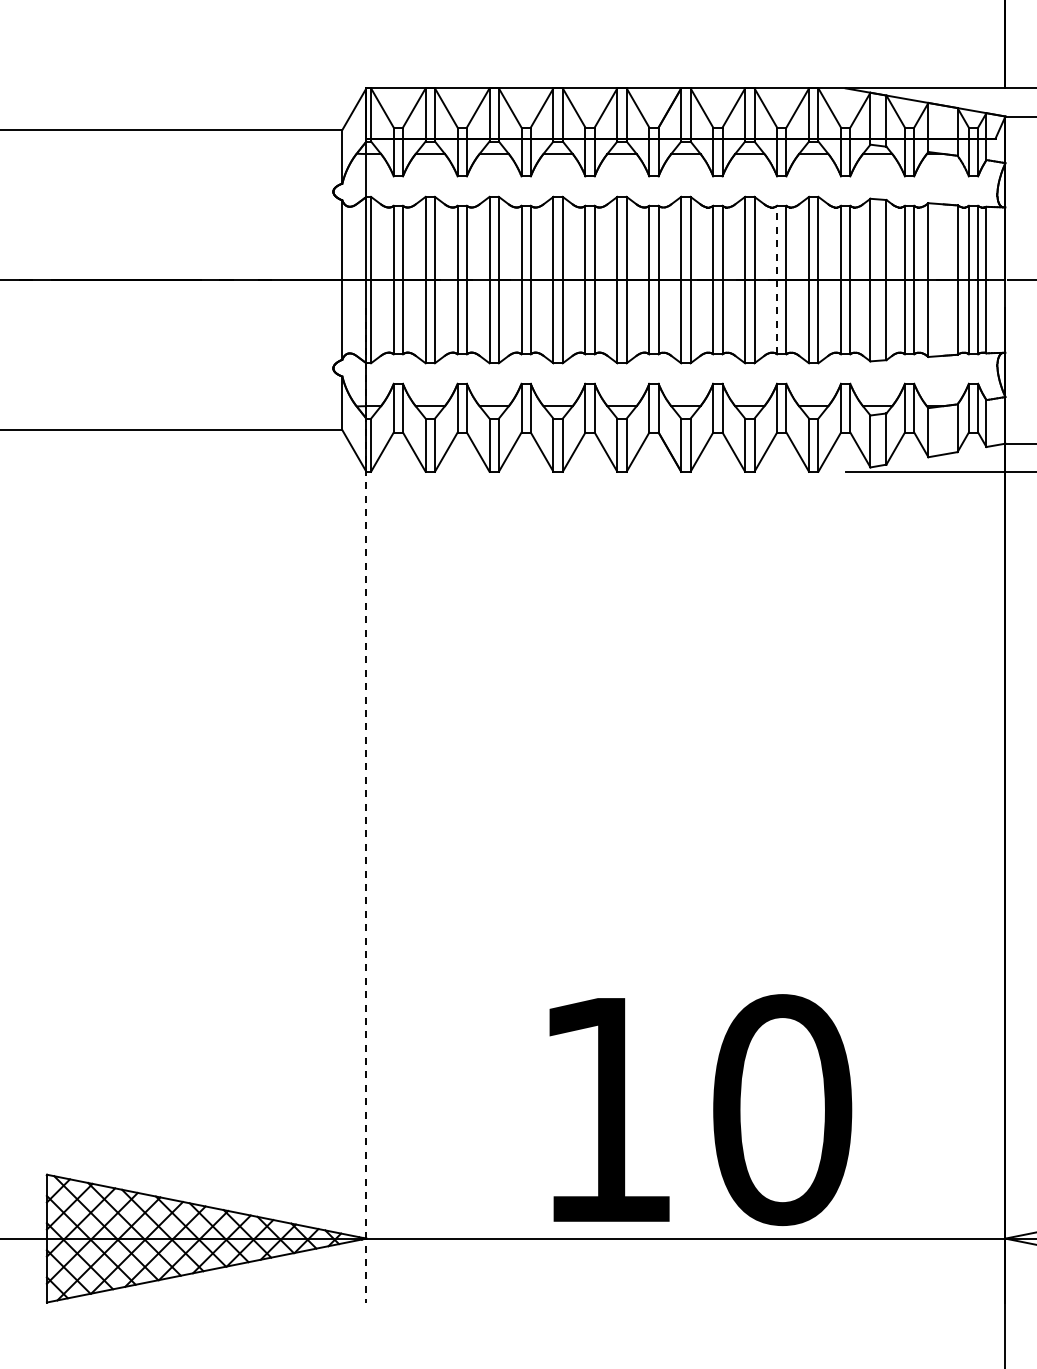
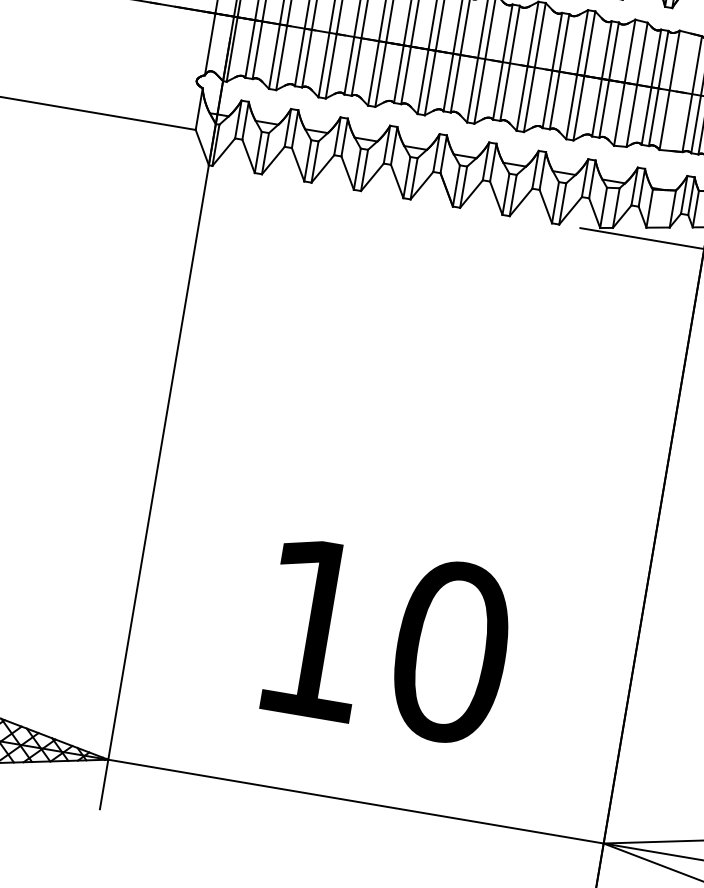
line: (777, 279) -> (552, 70), dashed -> solid
line: (366, 805) -> (165, 423), dashed -> solid
text: (700, 1109) -> (387, 641), moved

